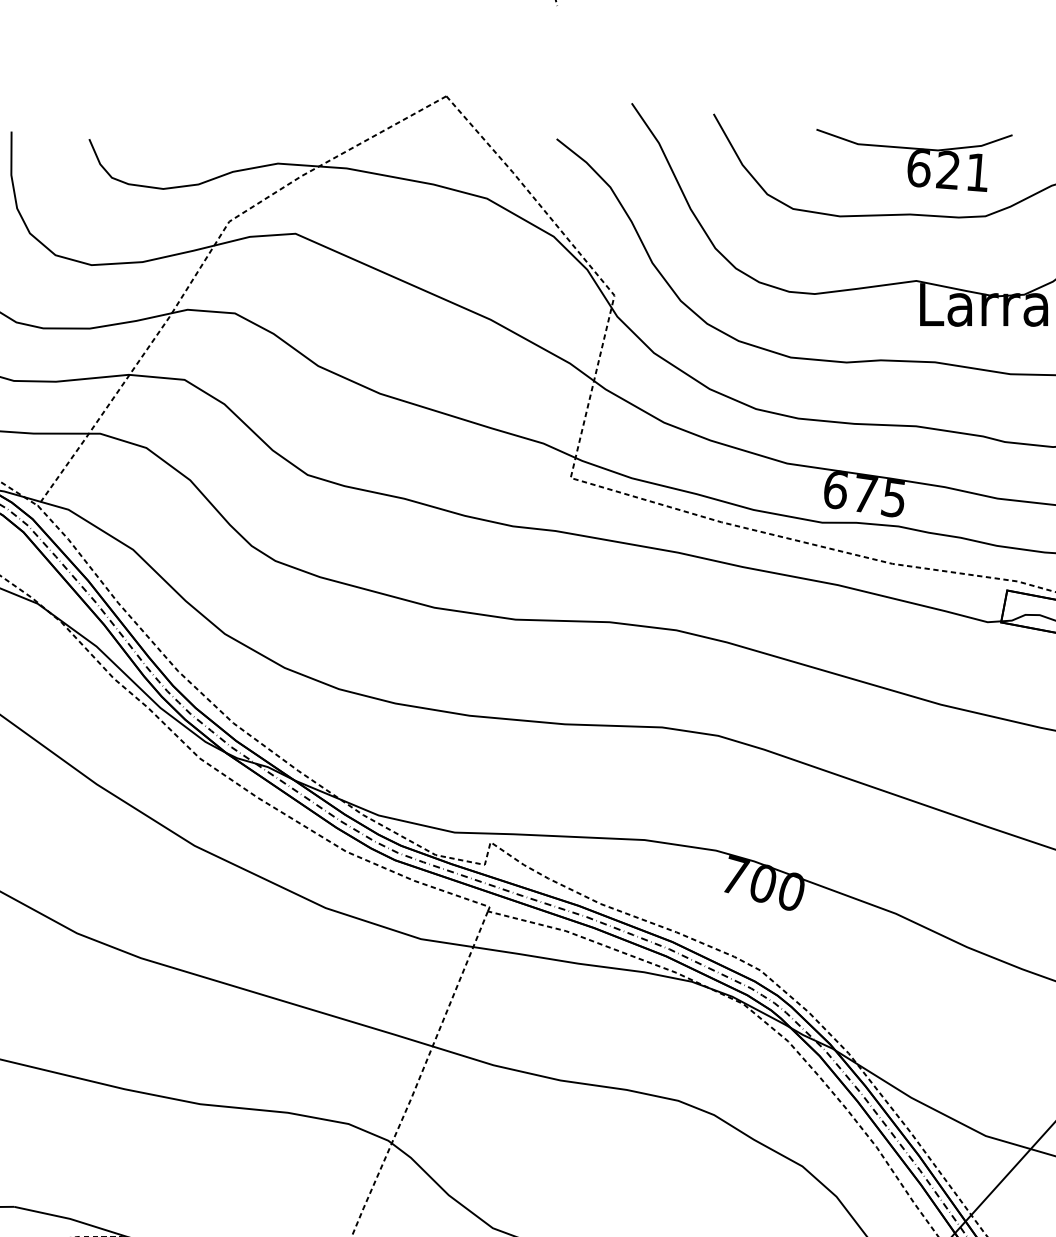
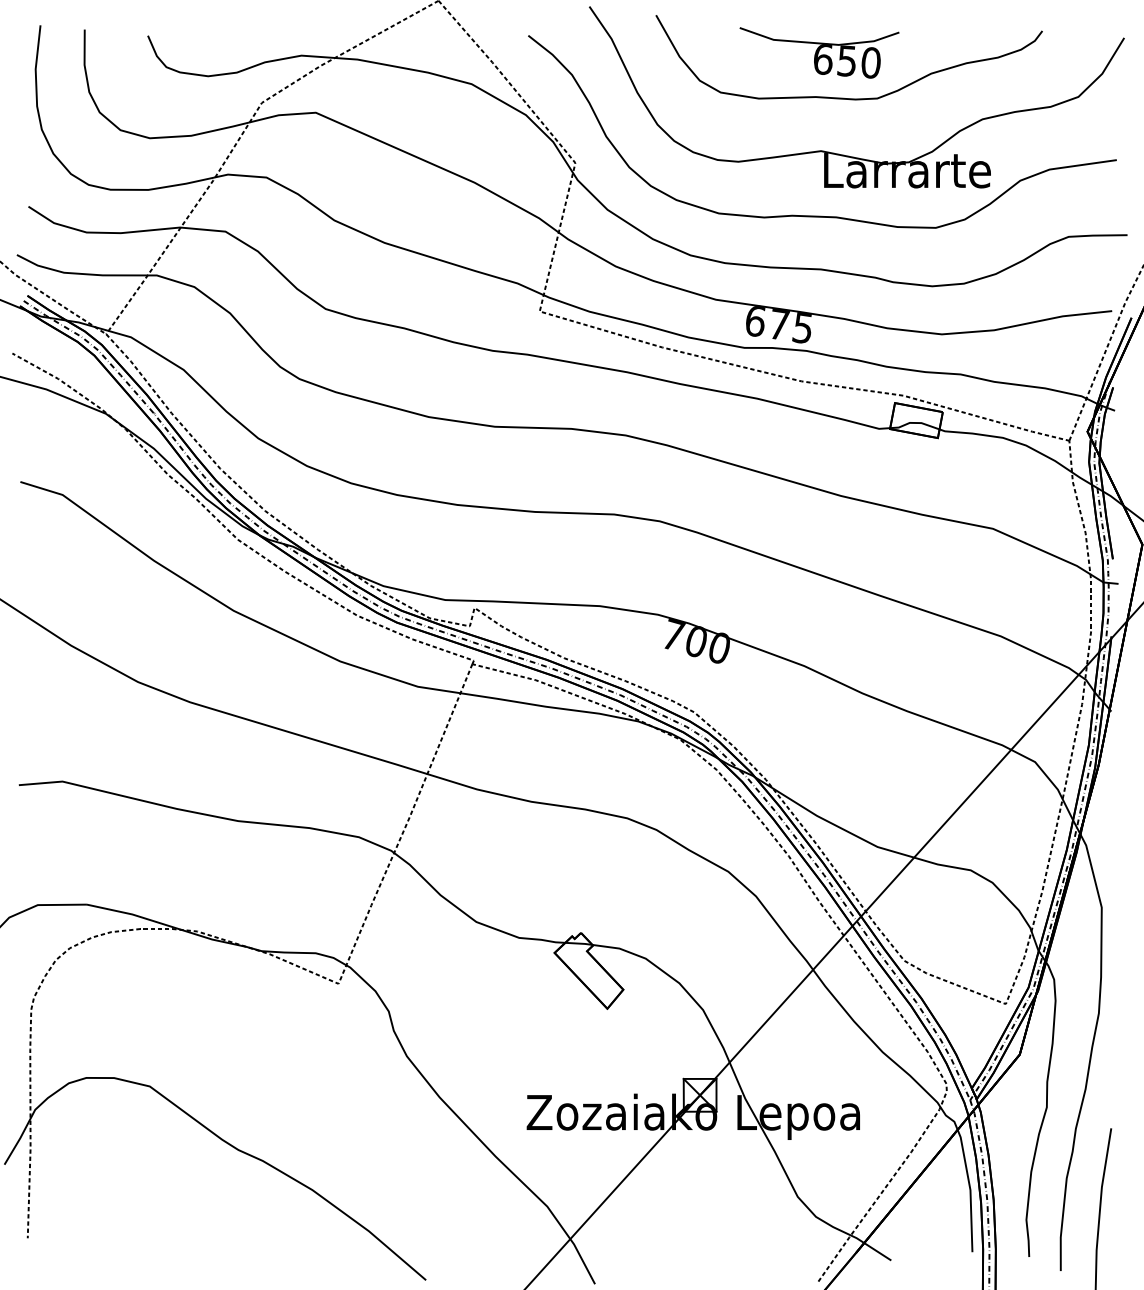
text: (962, 170) -> (858, 61), 621 -> 650

